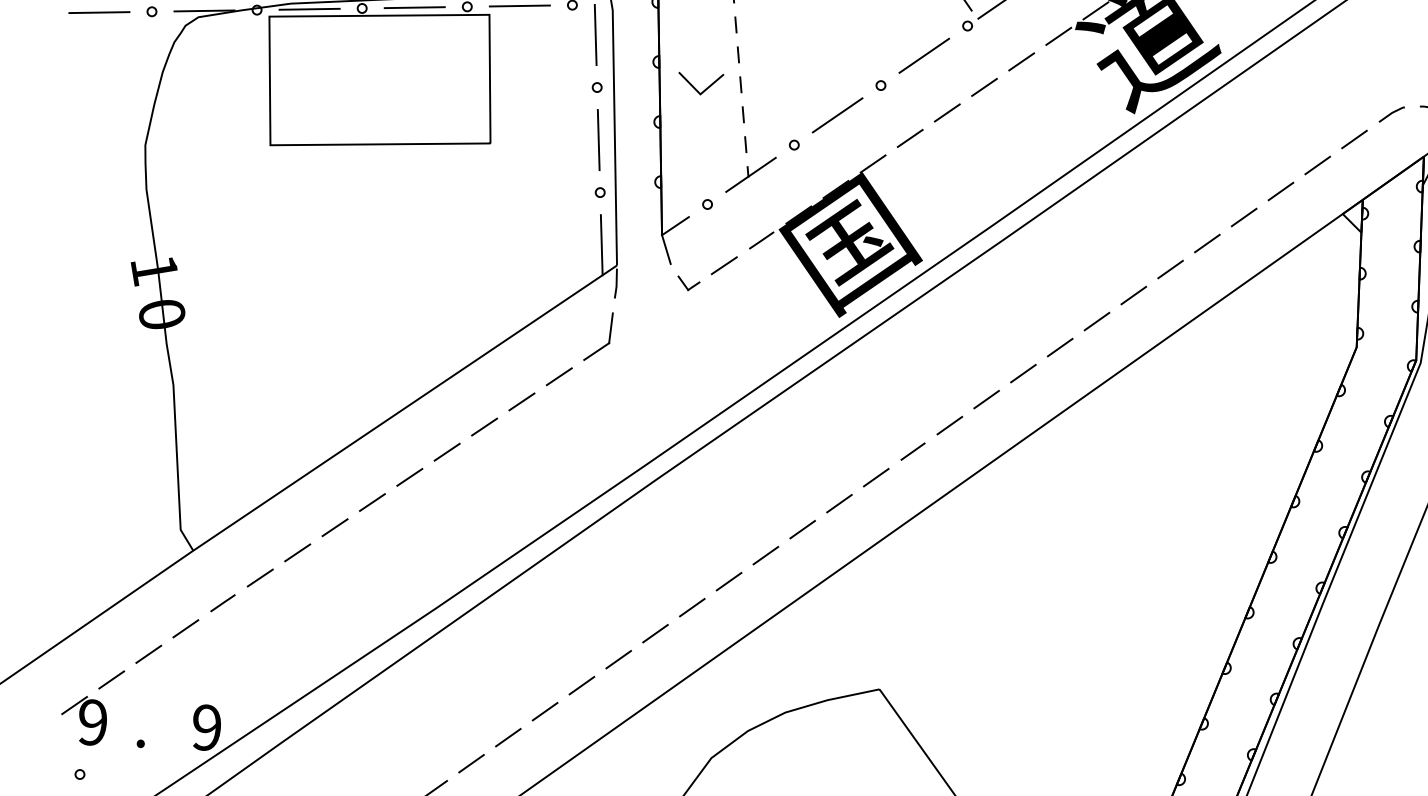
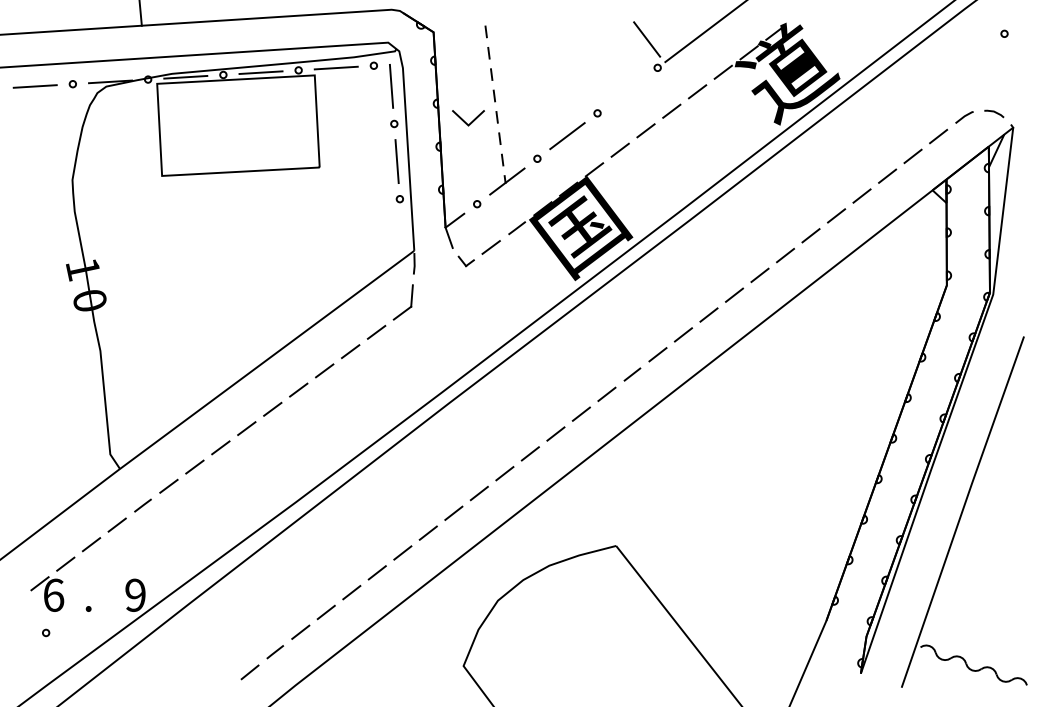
line: (924, 55) -> (627, 90), removed
line: (601, 244) -> (402, 236), removed
text: (92, 721) -> (53, 594), 9 -> 6

